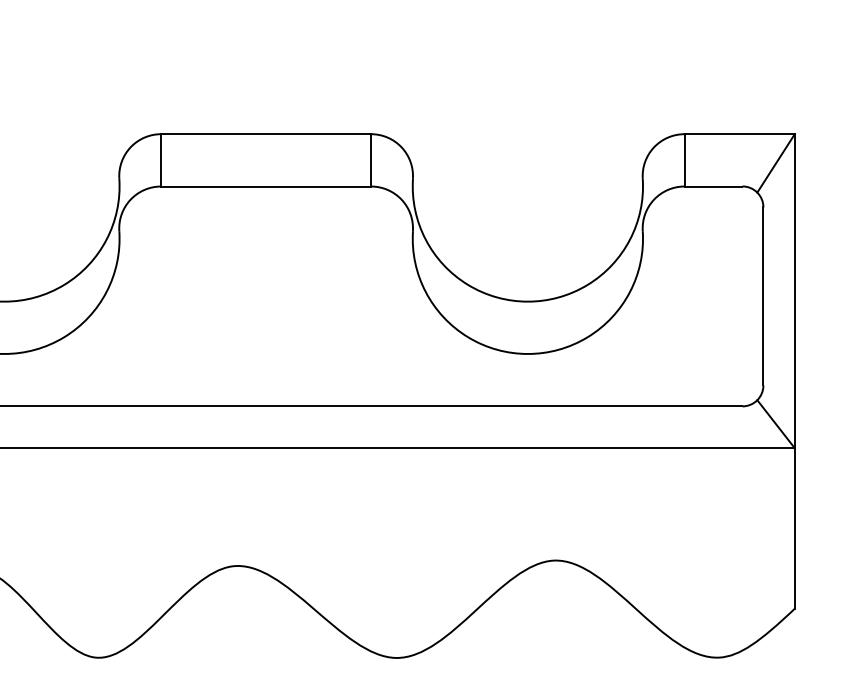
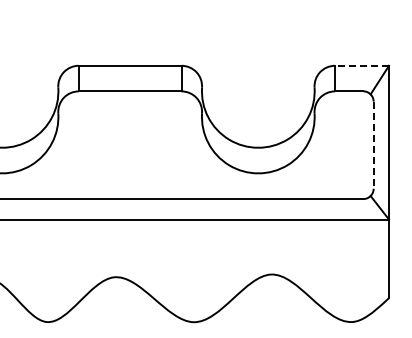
line: (740, 133) -> (362, 65), solid -> dashed
line: (763, 296) -> (373, 145), solid -> dashed

